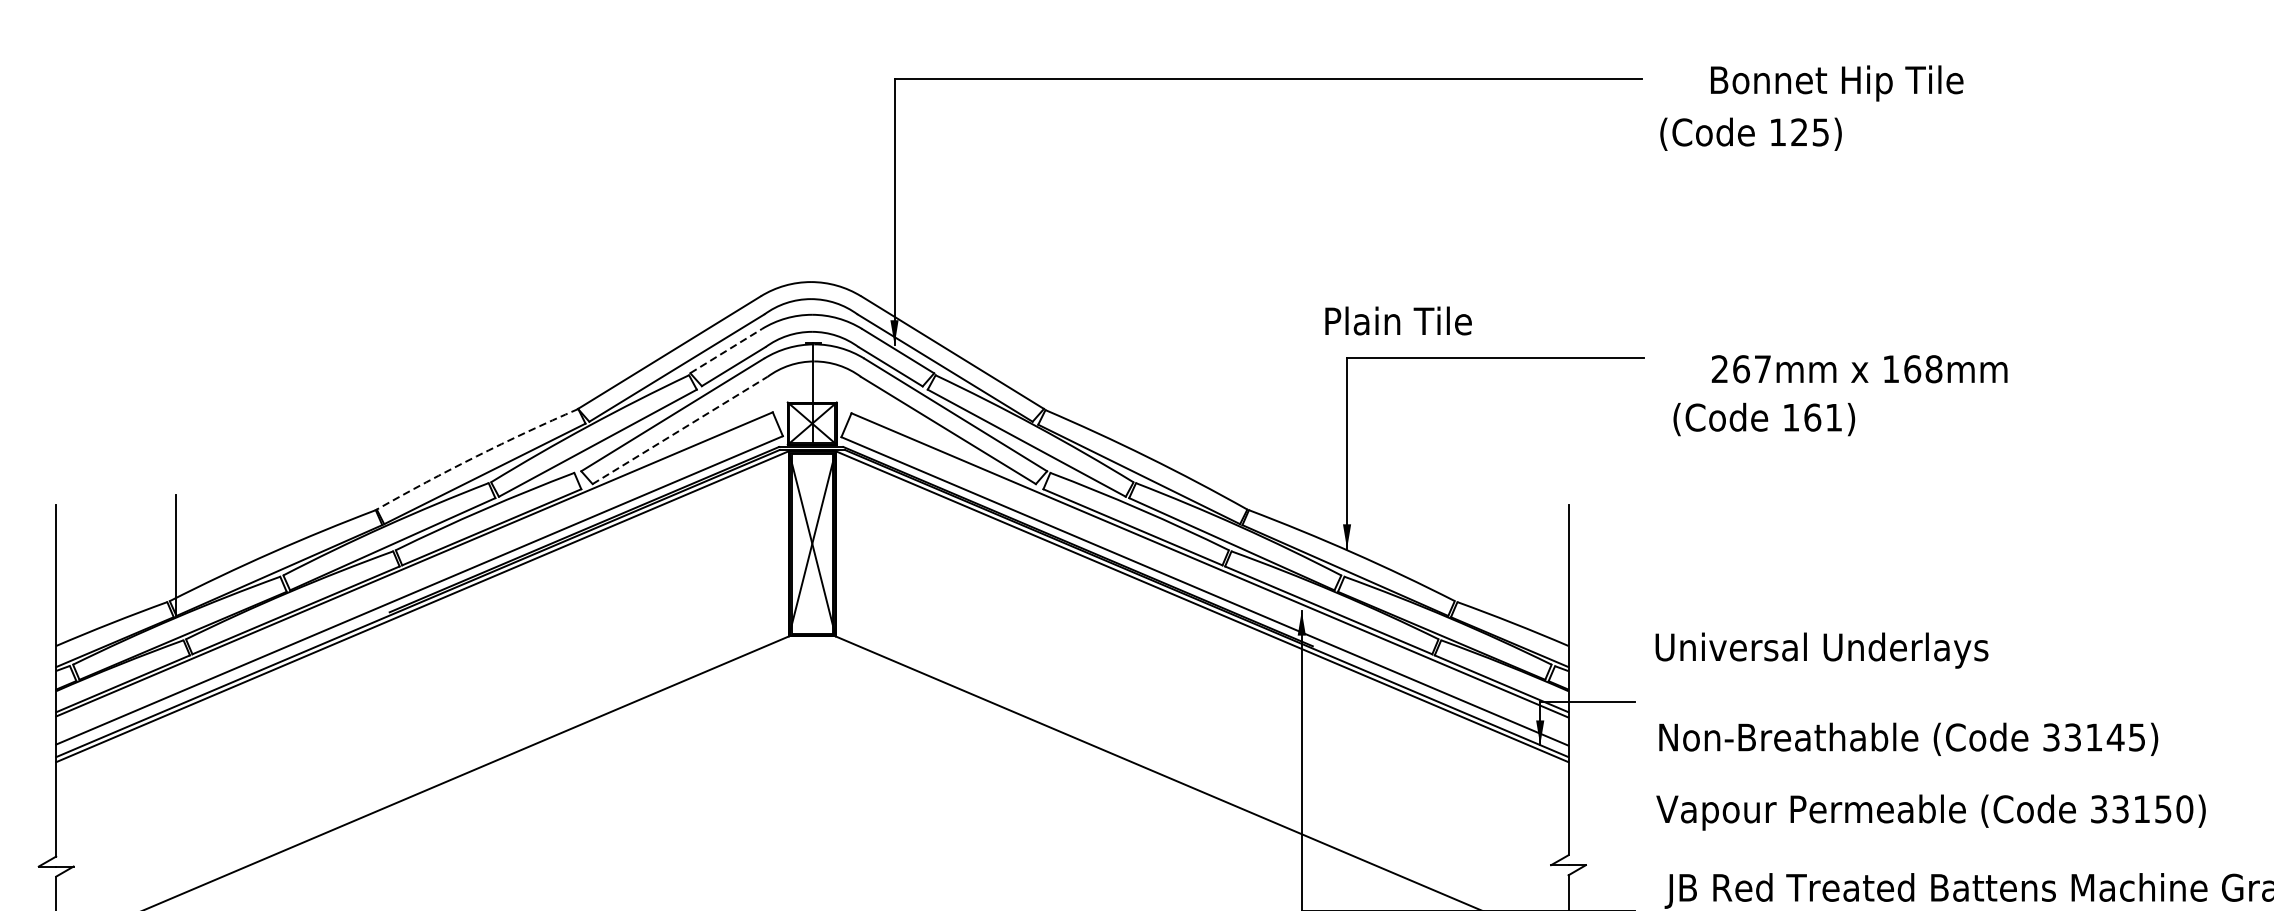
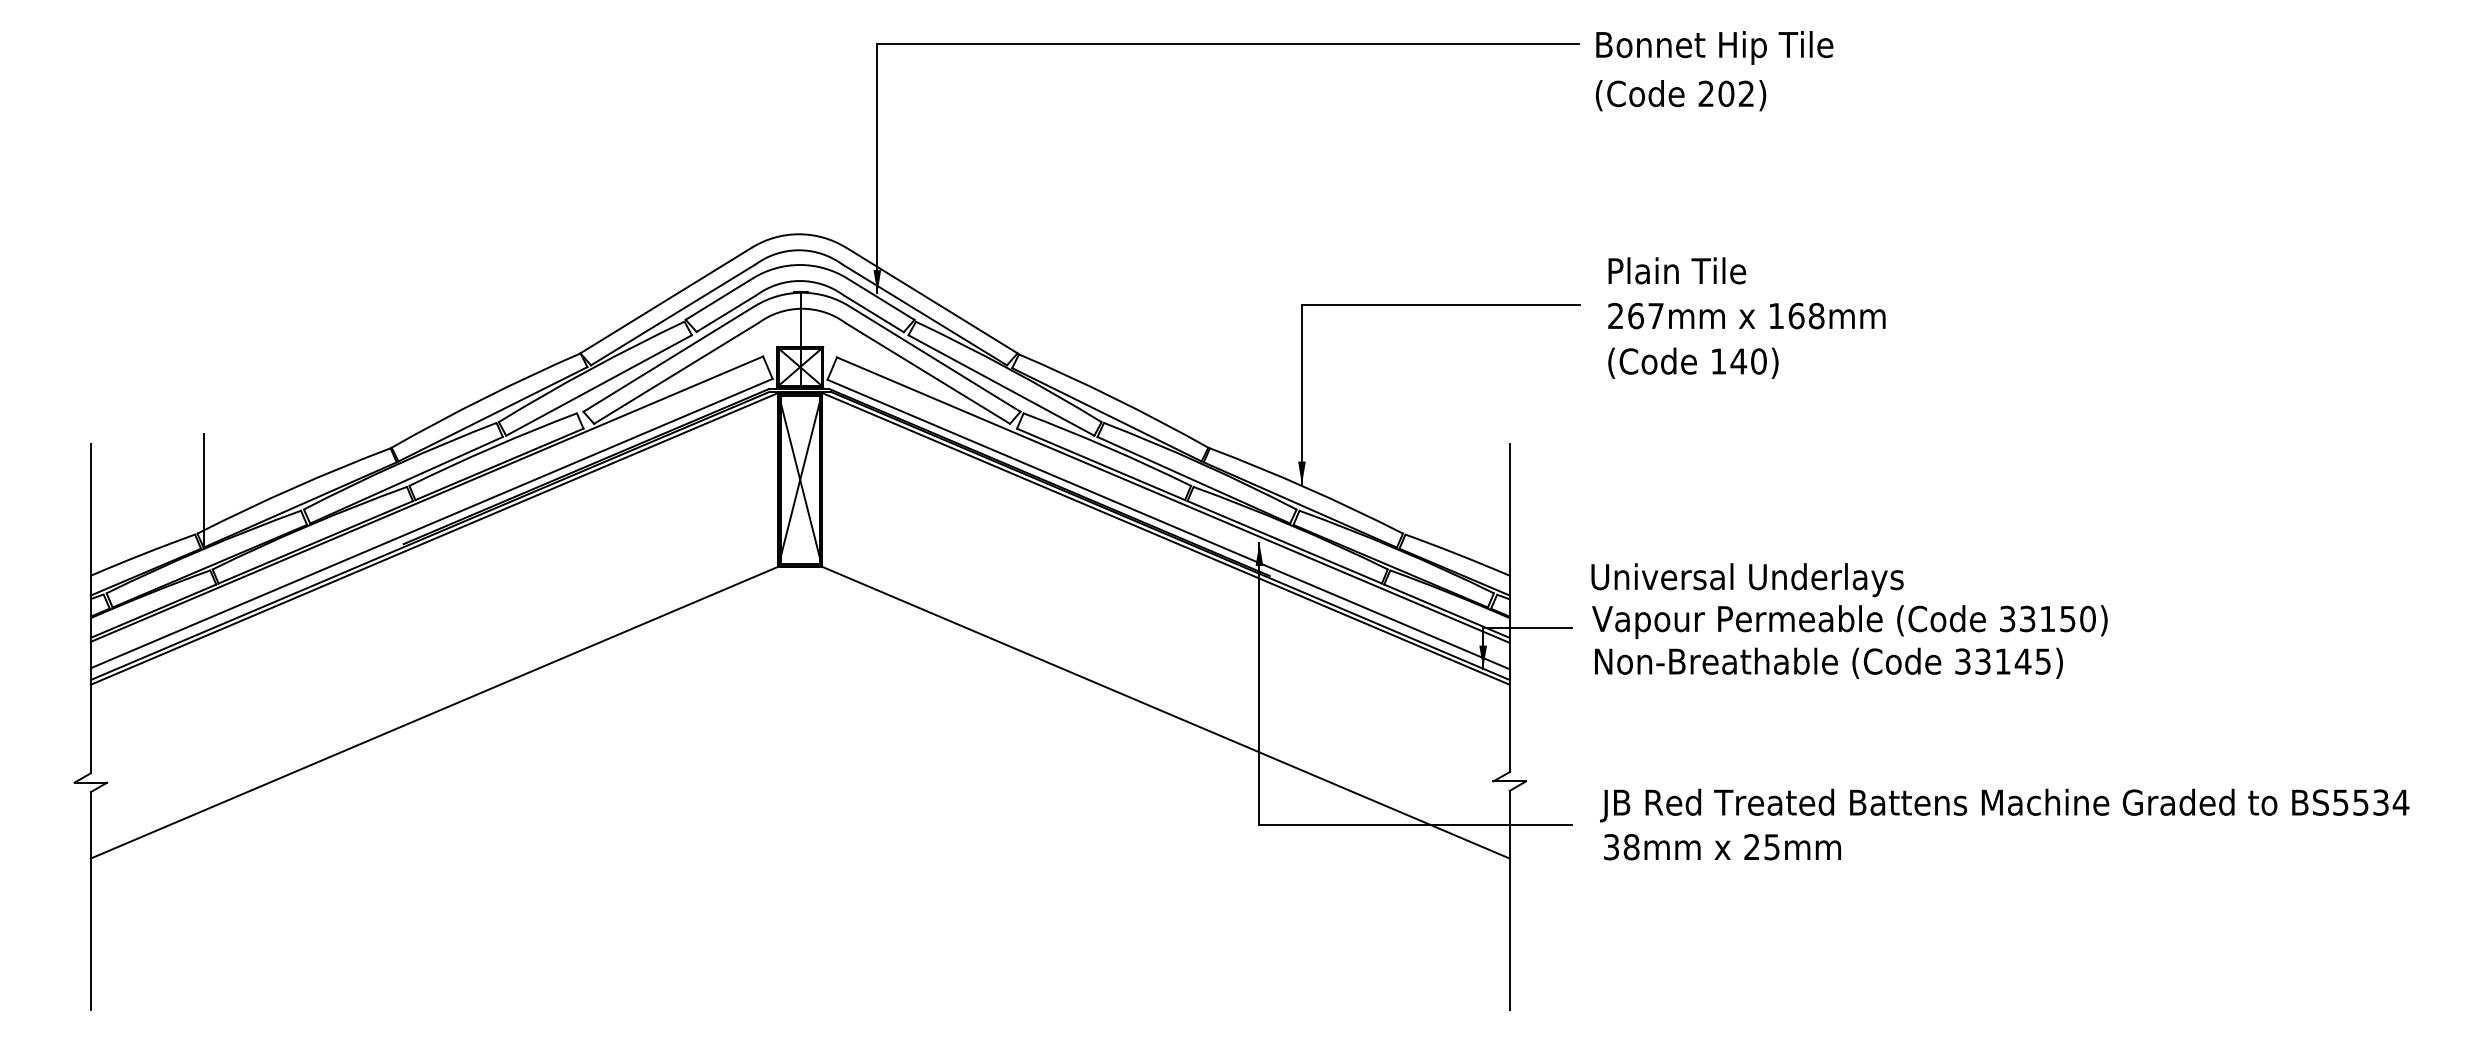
text: (1836, 82) -> (1714, 47), moved
text: (1798, 132) -> (1725, 93), 125) -> 202)
text: (1398, 320) -> (1677, 270), moved
line: (726, 351) -> (719, 299), dashed -> solid
text: (1859, 368) -> (1746, 315), moved
text: (1822, 417) -> (1748, 361), 161) -> 140)
line: (680, 430) -> (676, 373), dashed -> solid
arc: (475, 457) -> (484, 398), dashed -> solid
text: (1930, 811) -> (1849, 621), moved

